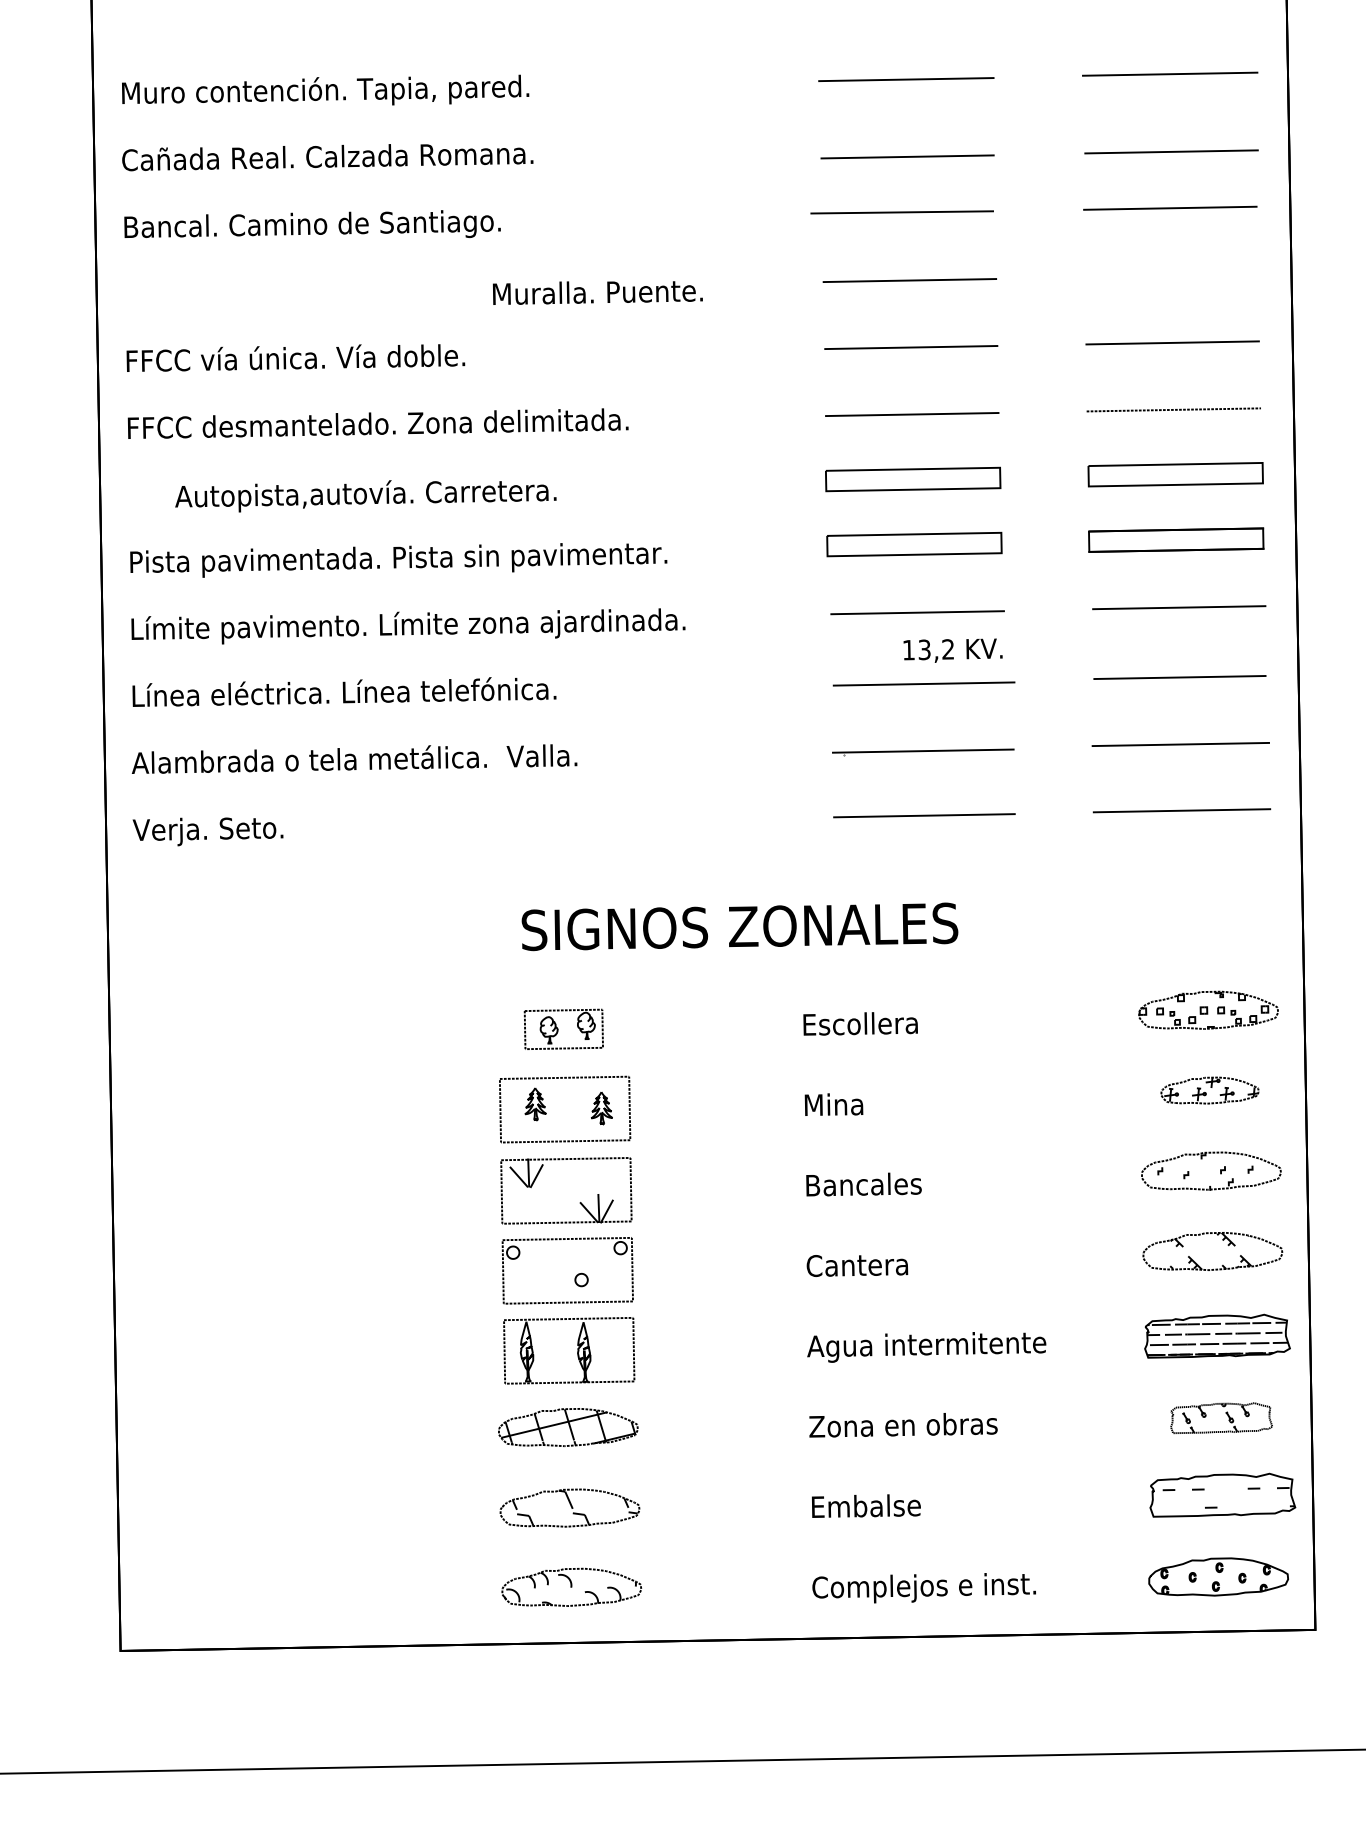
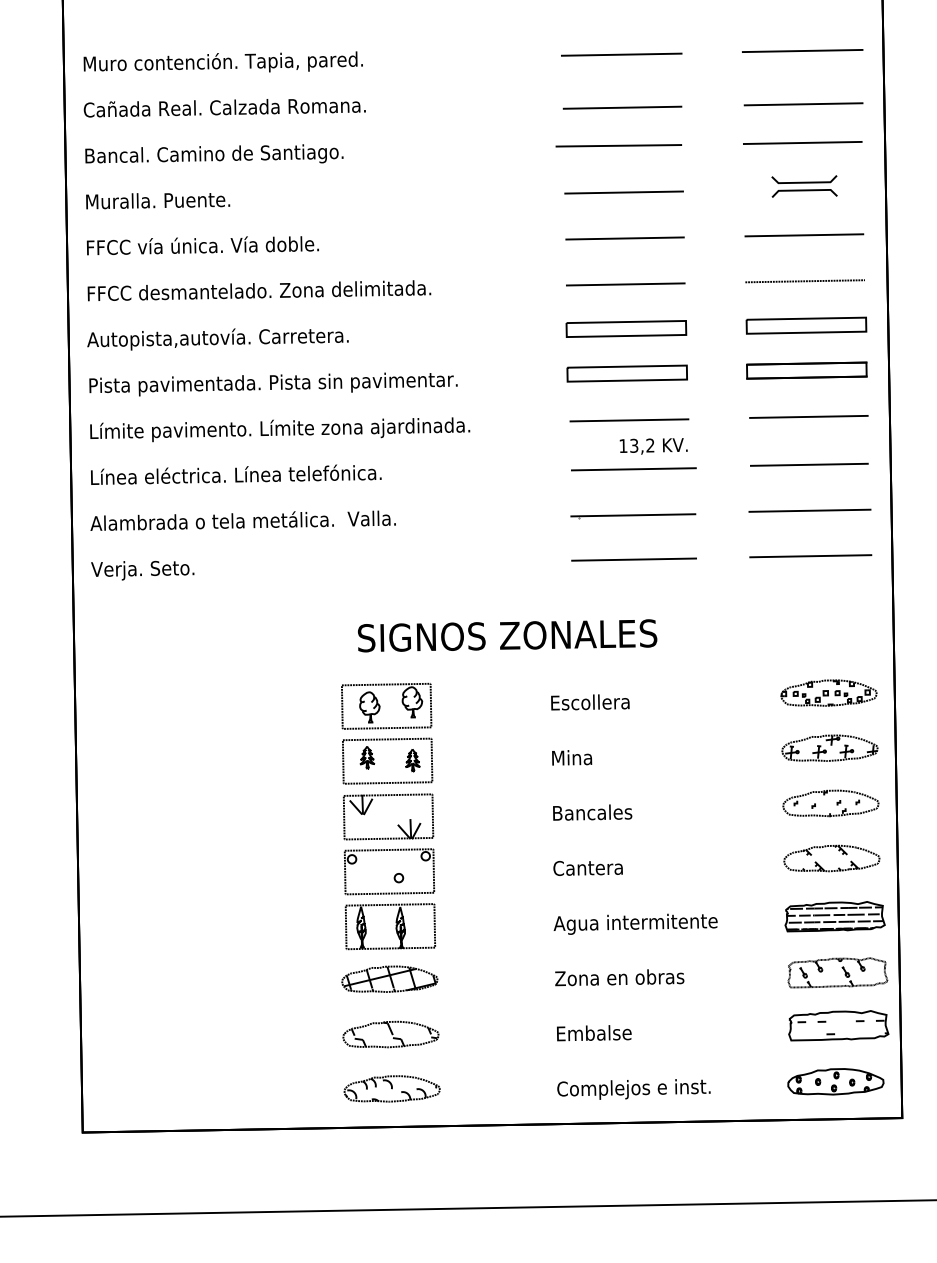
part: (1172, 271) -> (804, 186), added
text: (598, 293) -> (158, 201), moved
text: (365, 496) -> (217, 339), moved
part: (563, 1028) -> (386, 705), size x1.67
part: (1209, 1089) -> (829, 747), size x1.43
part: (1220, 1417) -> (837, 972), size x1.43

